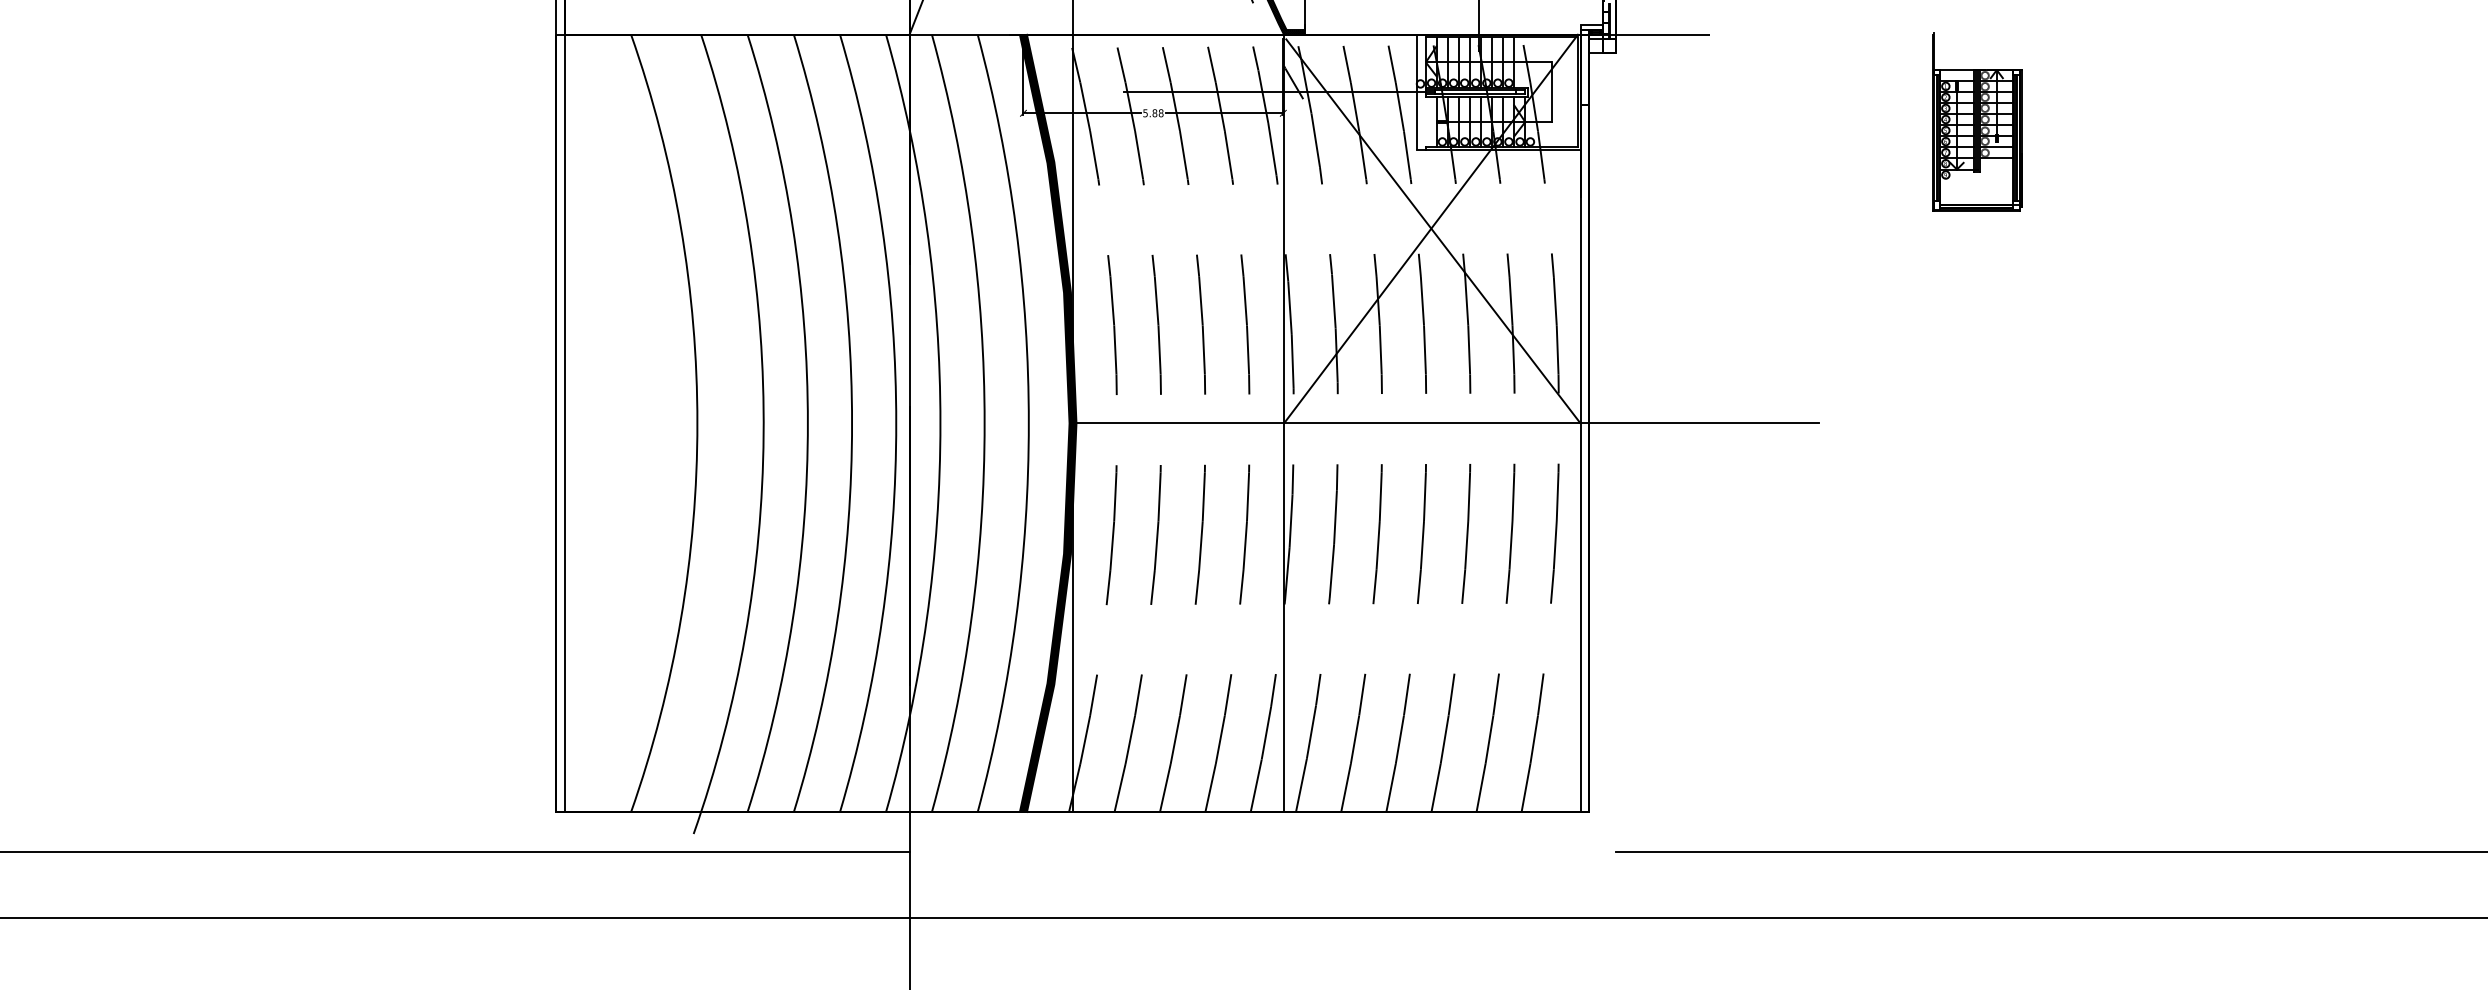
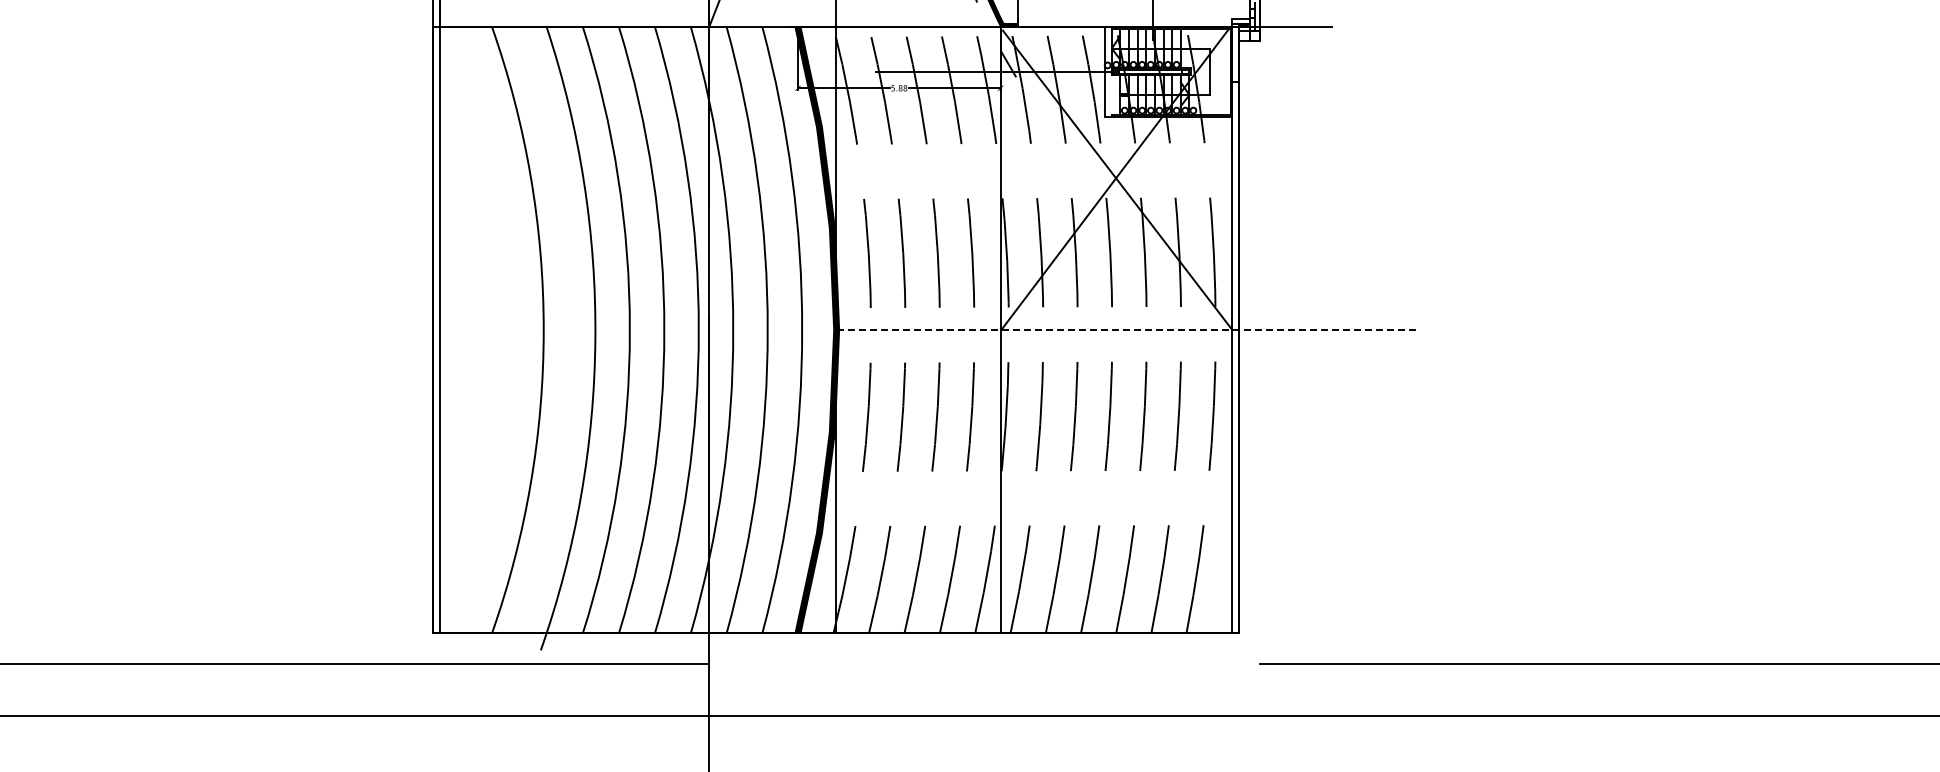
part: (1978, 121) -> (1542, 94), removed
line: (1445, 423) -> (1127, 330), solid -> dashed

